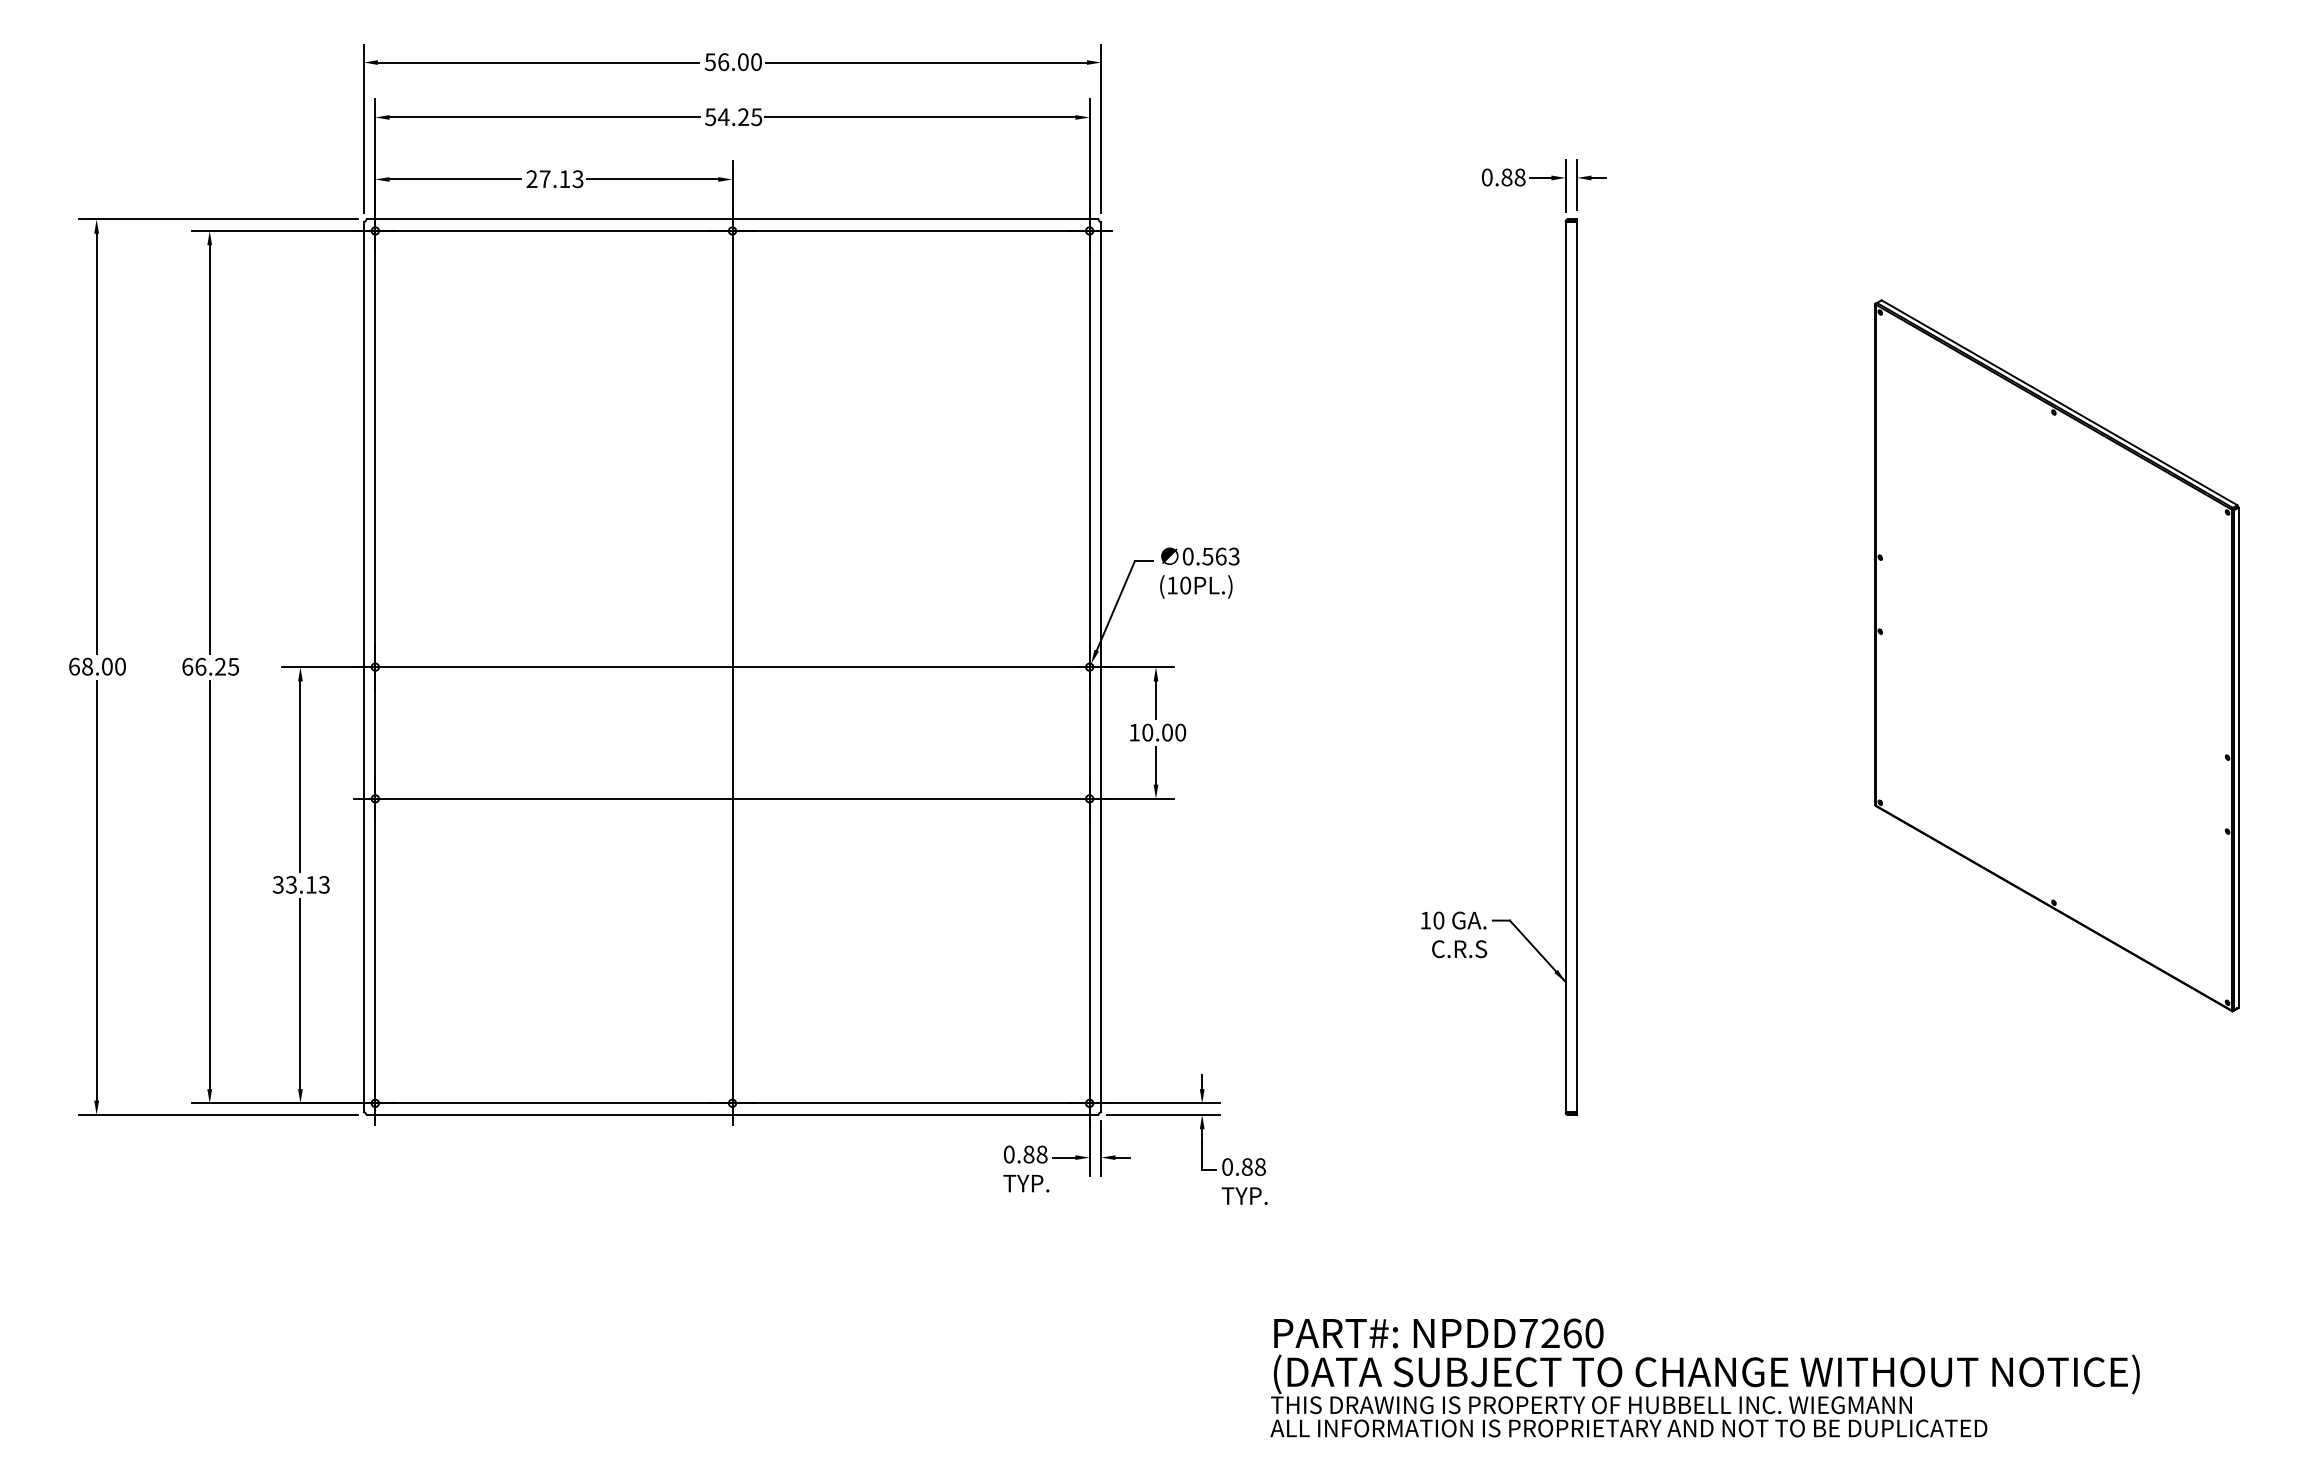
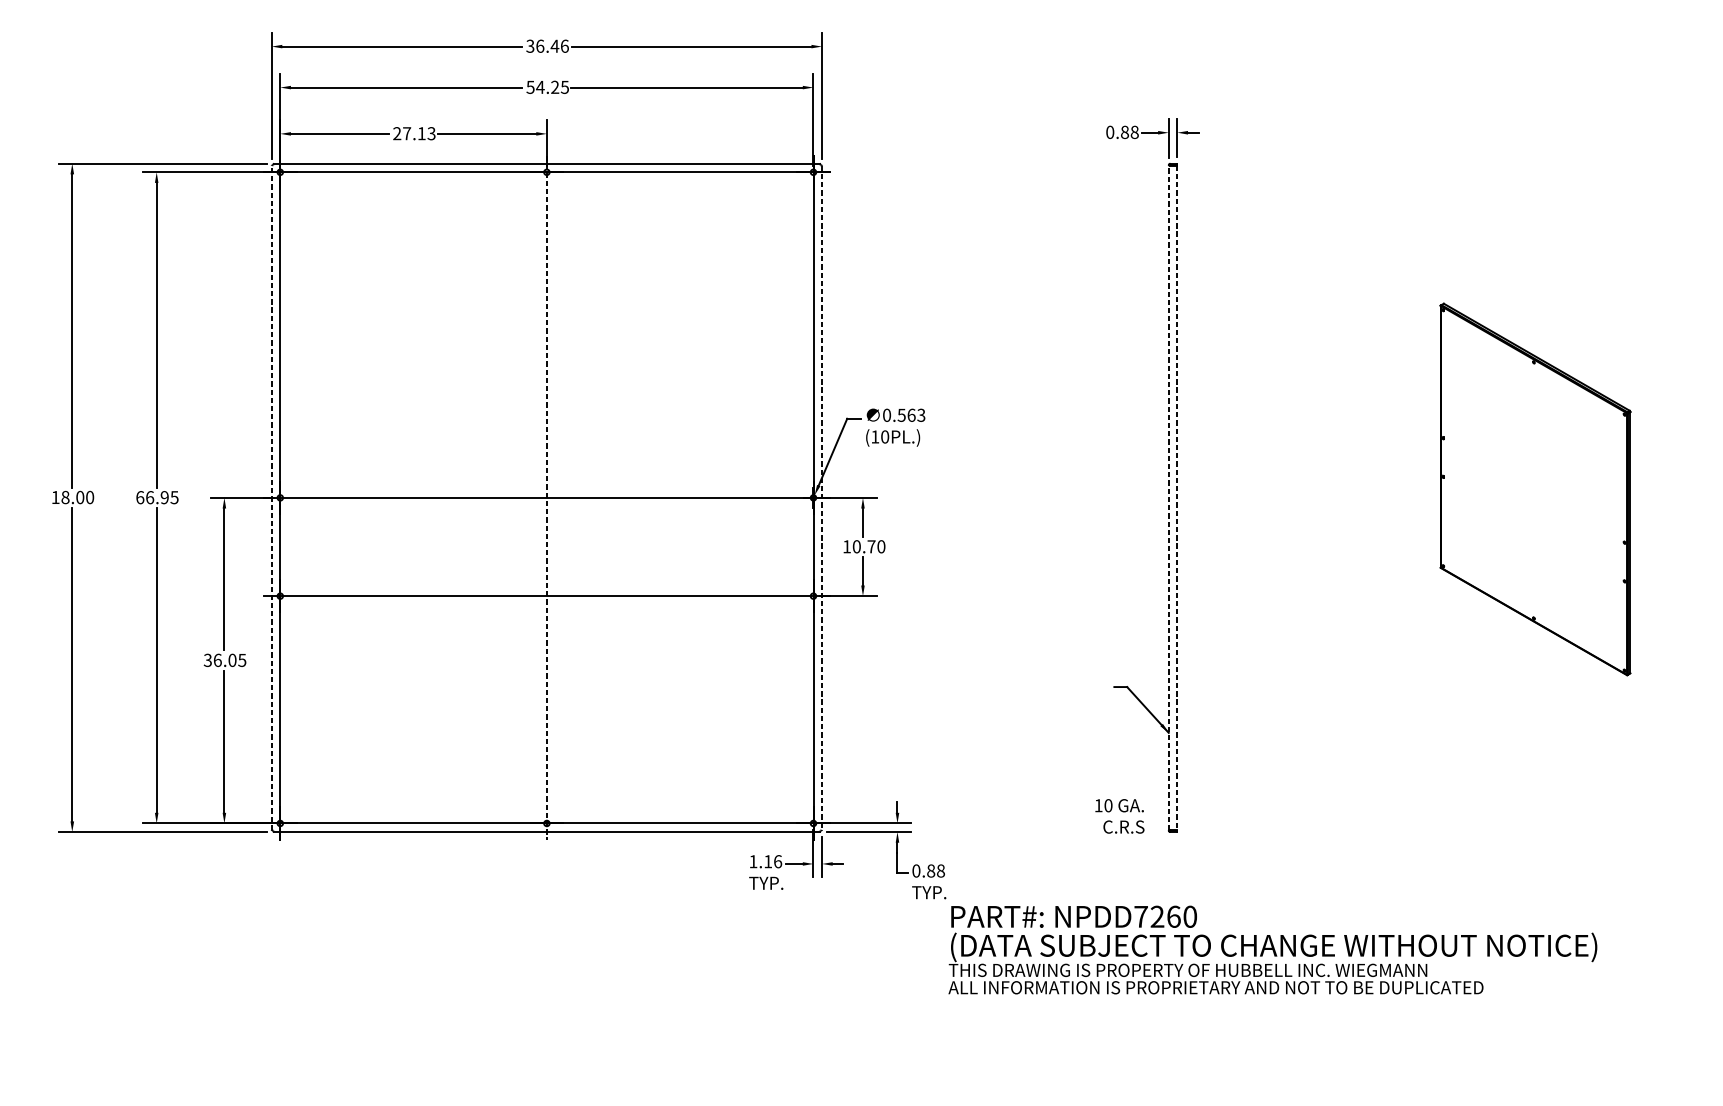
text: (733, 62) -> (547, 46), 56.00 -> 36.46
part: (2056, 655) -> (1535, 489), size x0.7
text: (74, 666) -> (55, 497), 68.00 -> 18.00
text: (220, 666) -> (164, 497), 66.25 -> 66.95
line: (363, 667) -> (271, 498), solid -> dashed
line: (732, 667) -> (546, 498), solid -> dashed
line: (1101, 667) -> (822, 498), solid -> dashed
line: (1565, 667) -> (1168, 498), solid -> dashed
line: (1577, 667) -> (1177, 498), solid -> dashed
text: (1167, 732) -> (871, 546), 10.00 -> 10.70
text: (307, 884) -> (229, 660), 33.13 -> 36.05
text: (1454, 934) -> (1120, 816), moved
text: (1025, 1154) -> (765, 861), 0.88 -> 1.16
text: (1704, 1377) -> (1272, 949), moved

